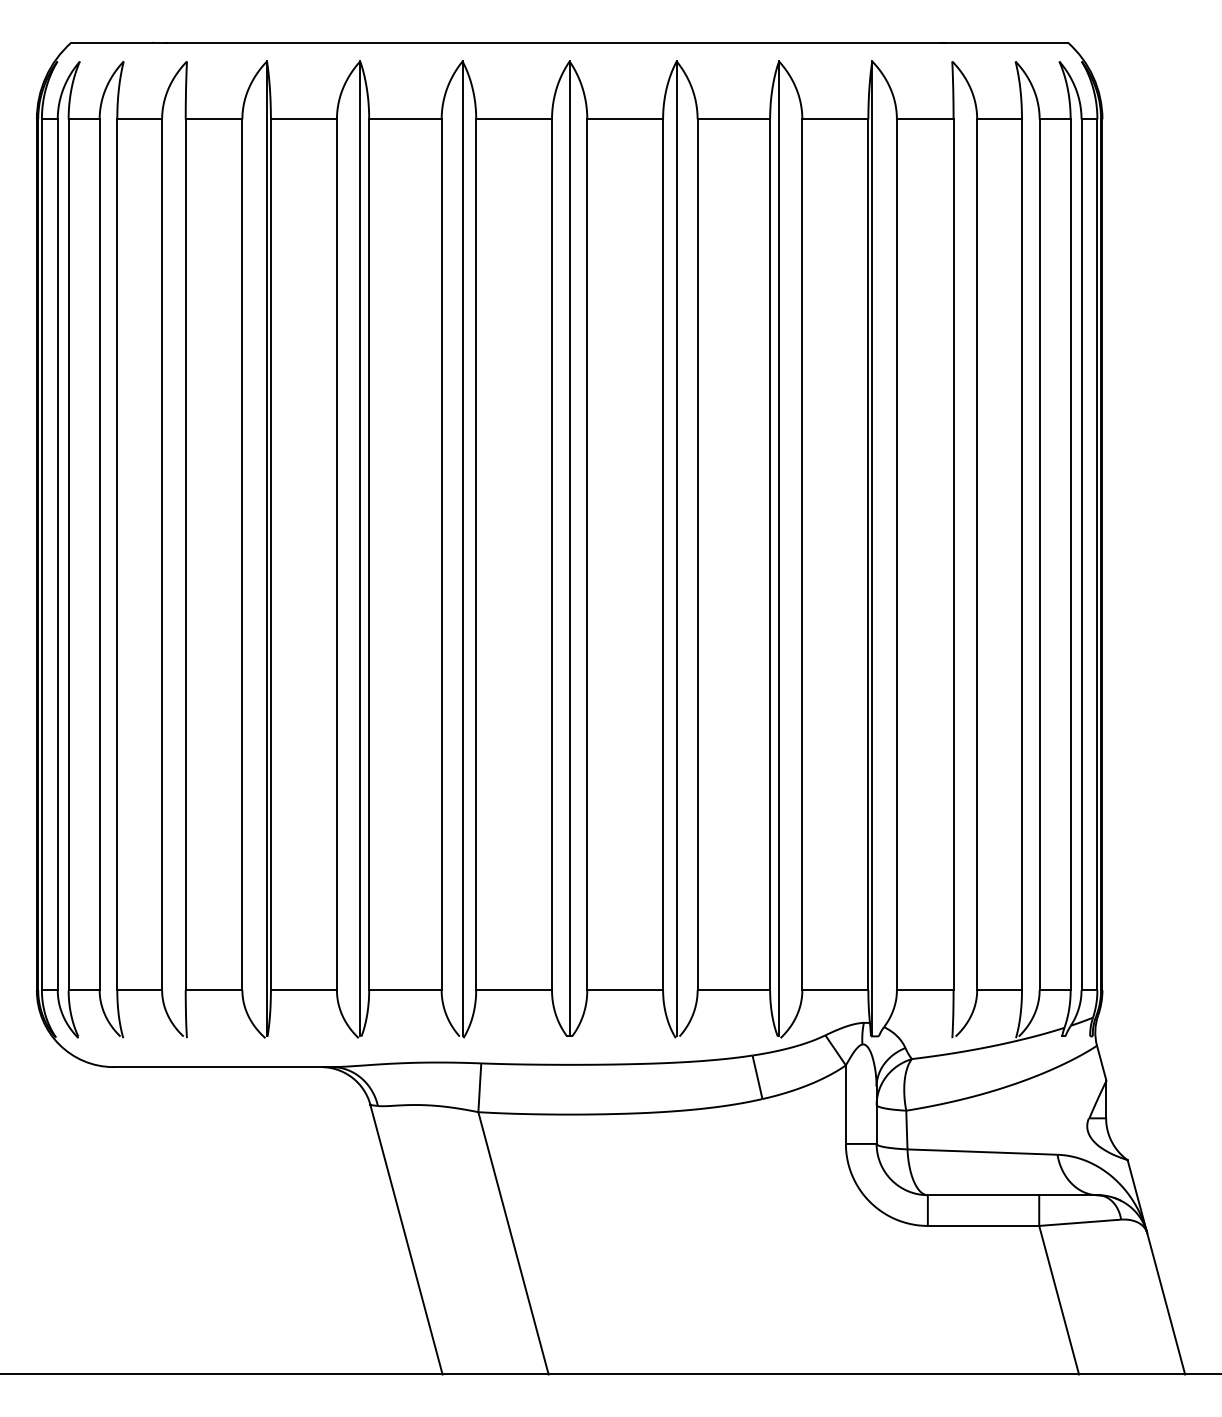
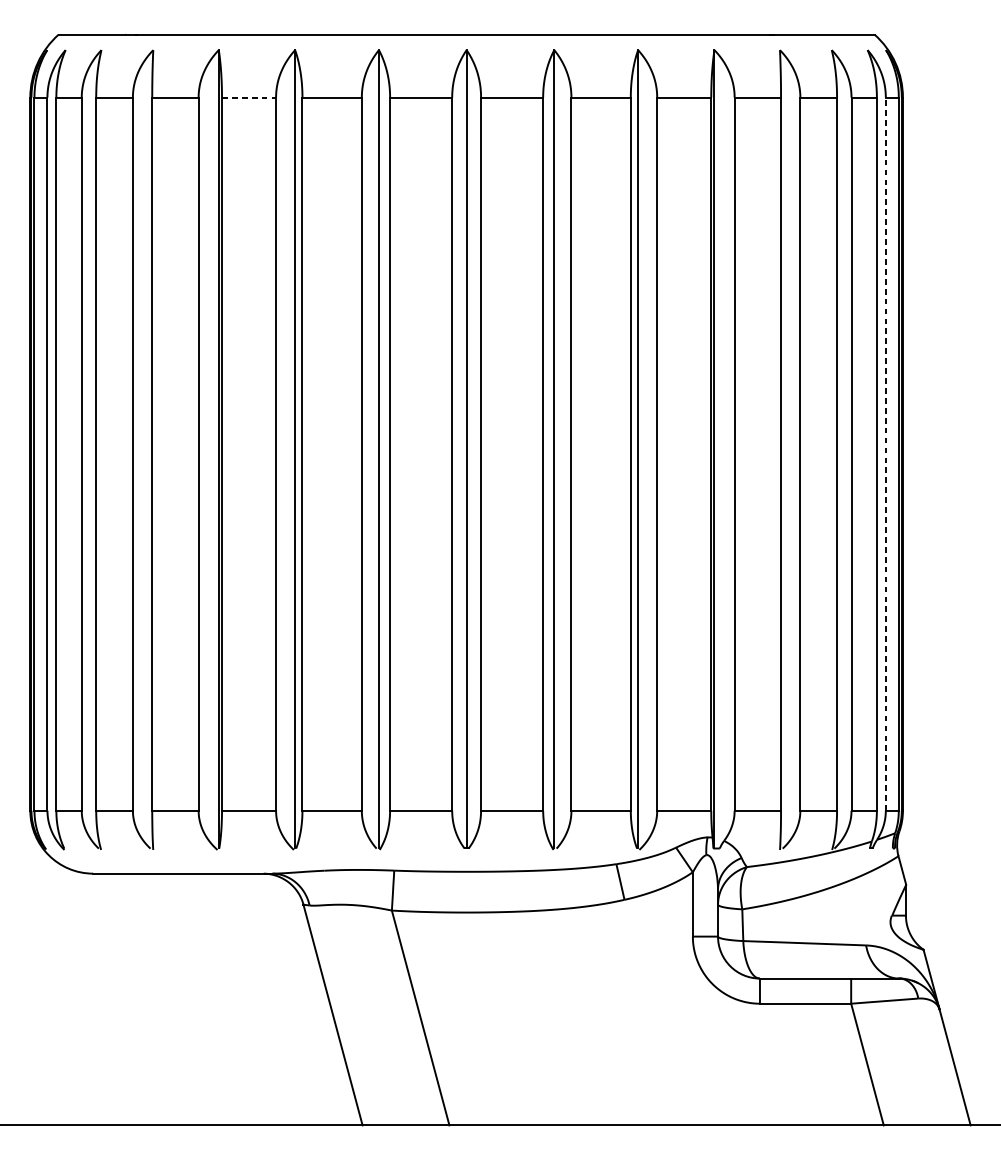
line: (304, 119) -> (249, 97), solid -> dashed
line: (1081, 554) -> (885, 453), solid -> dashed

